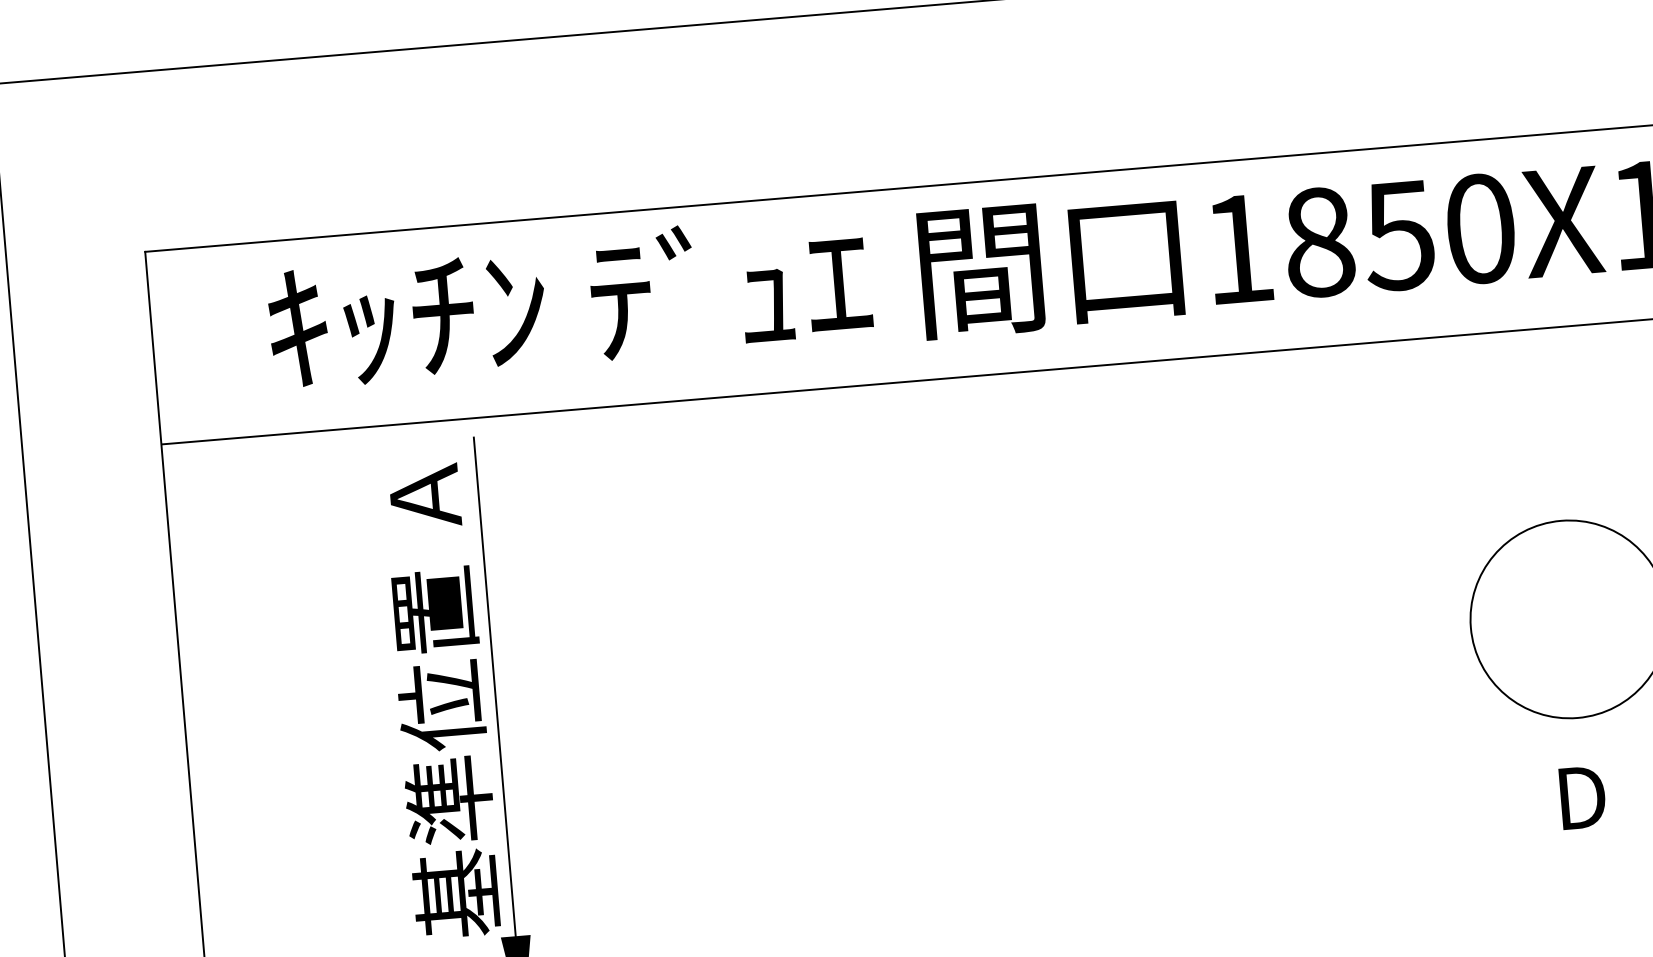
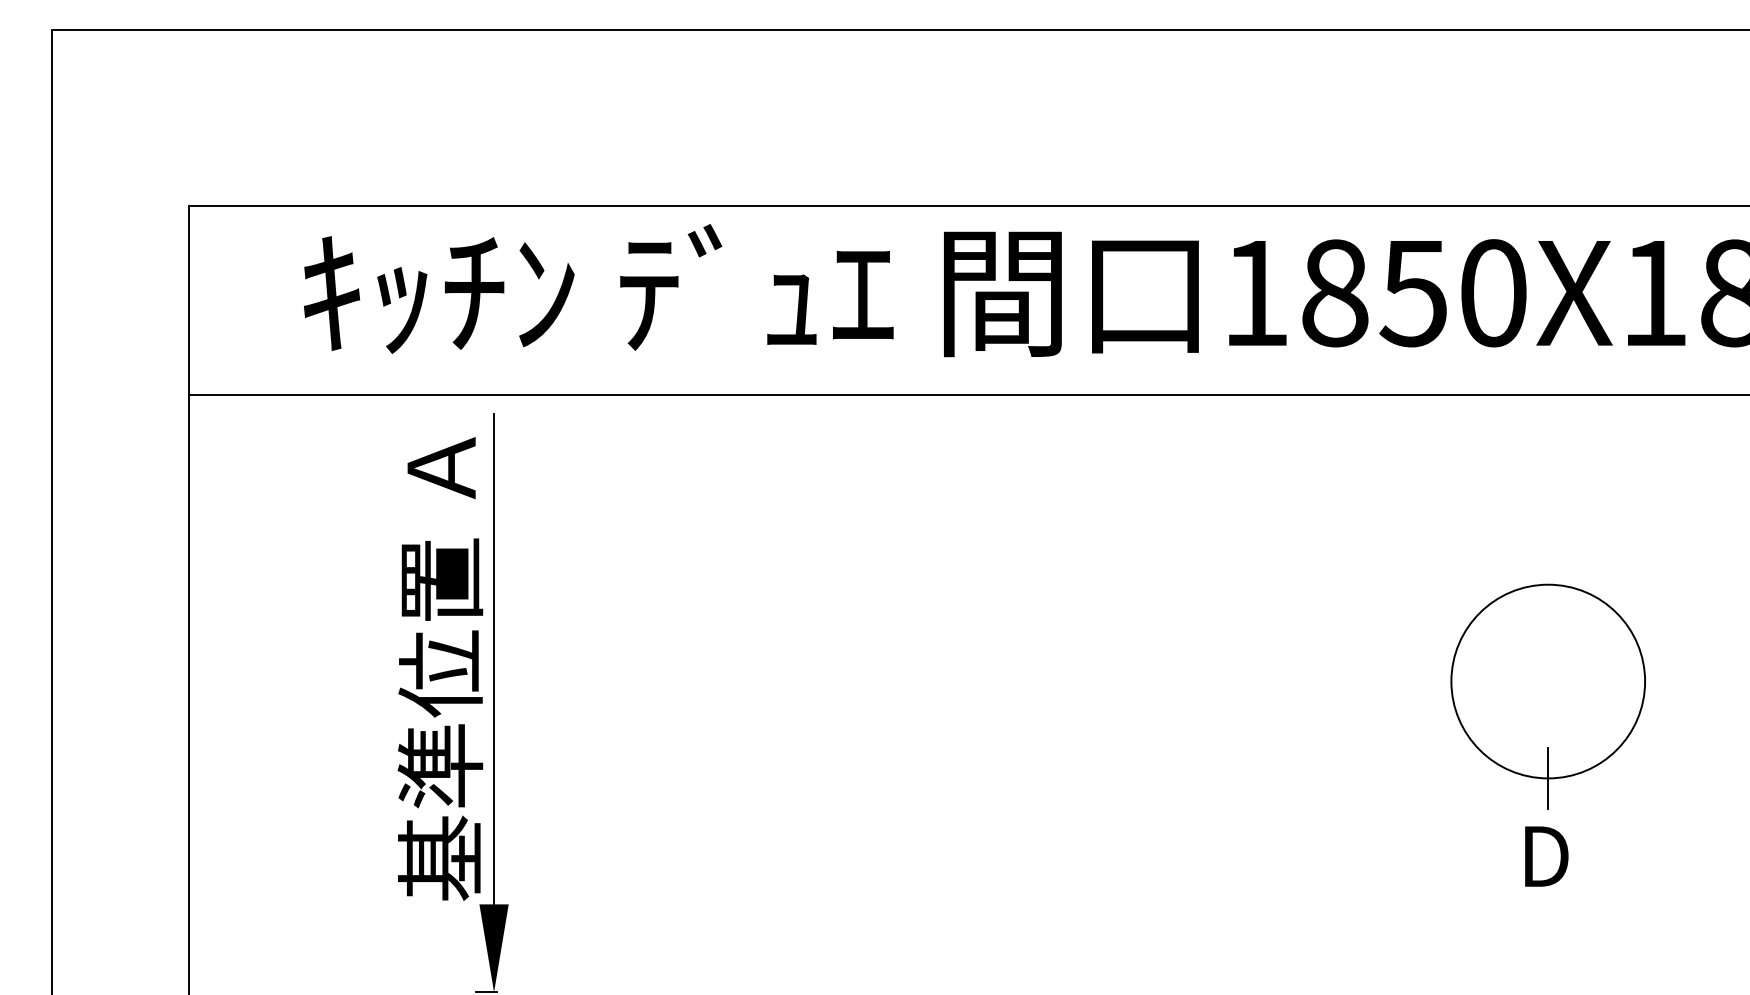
line: (1577, 718) -> (1548, 778), added

